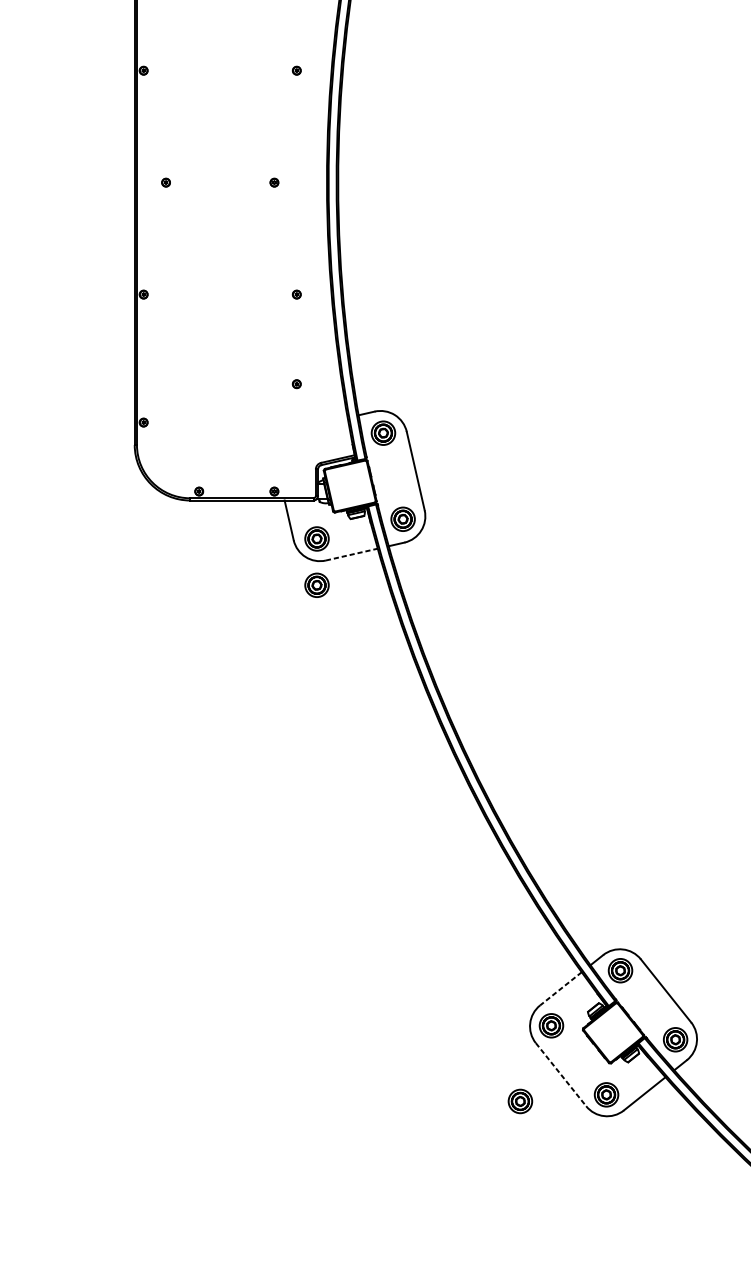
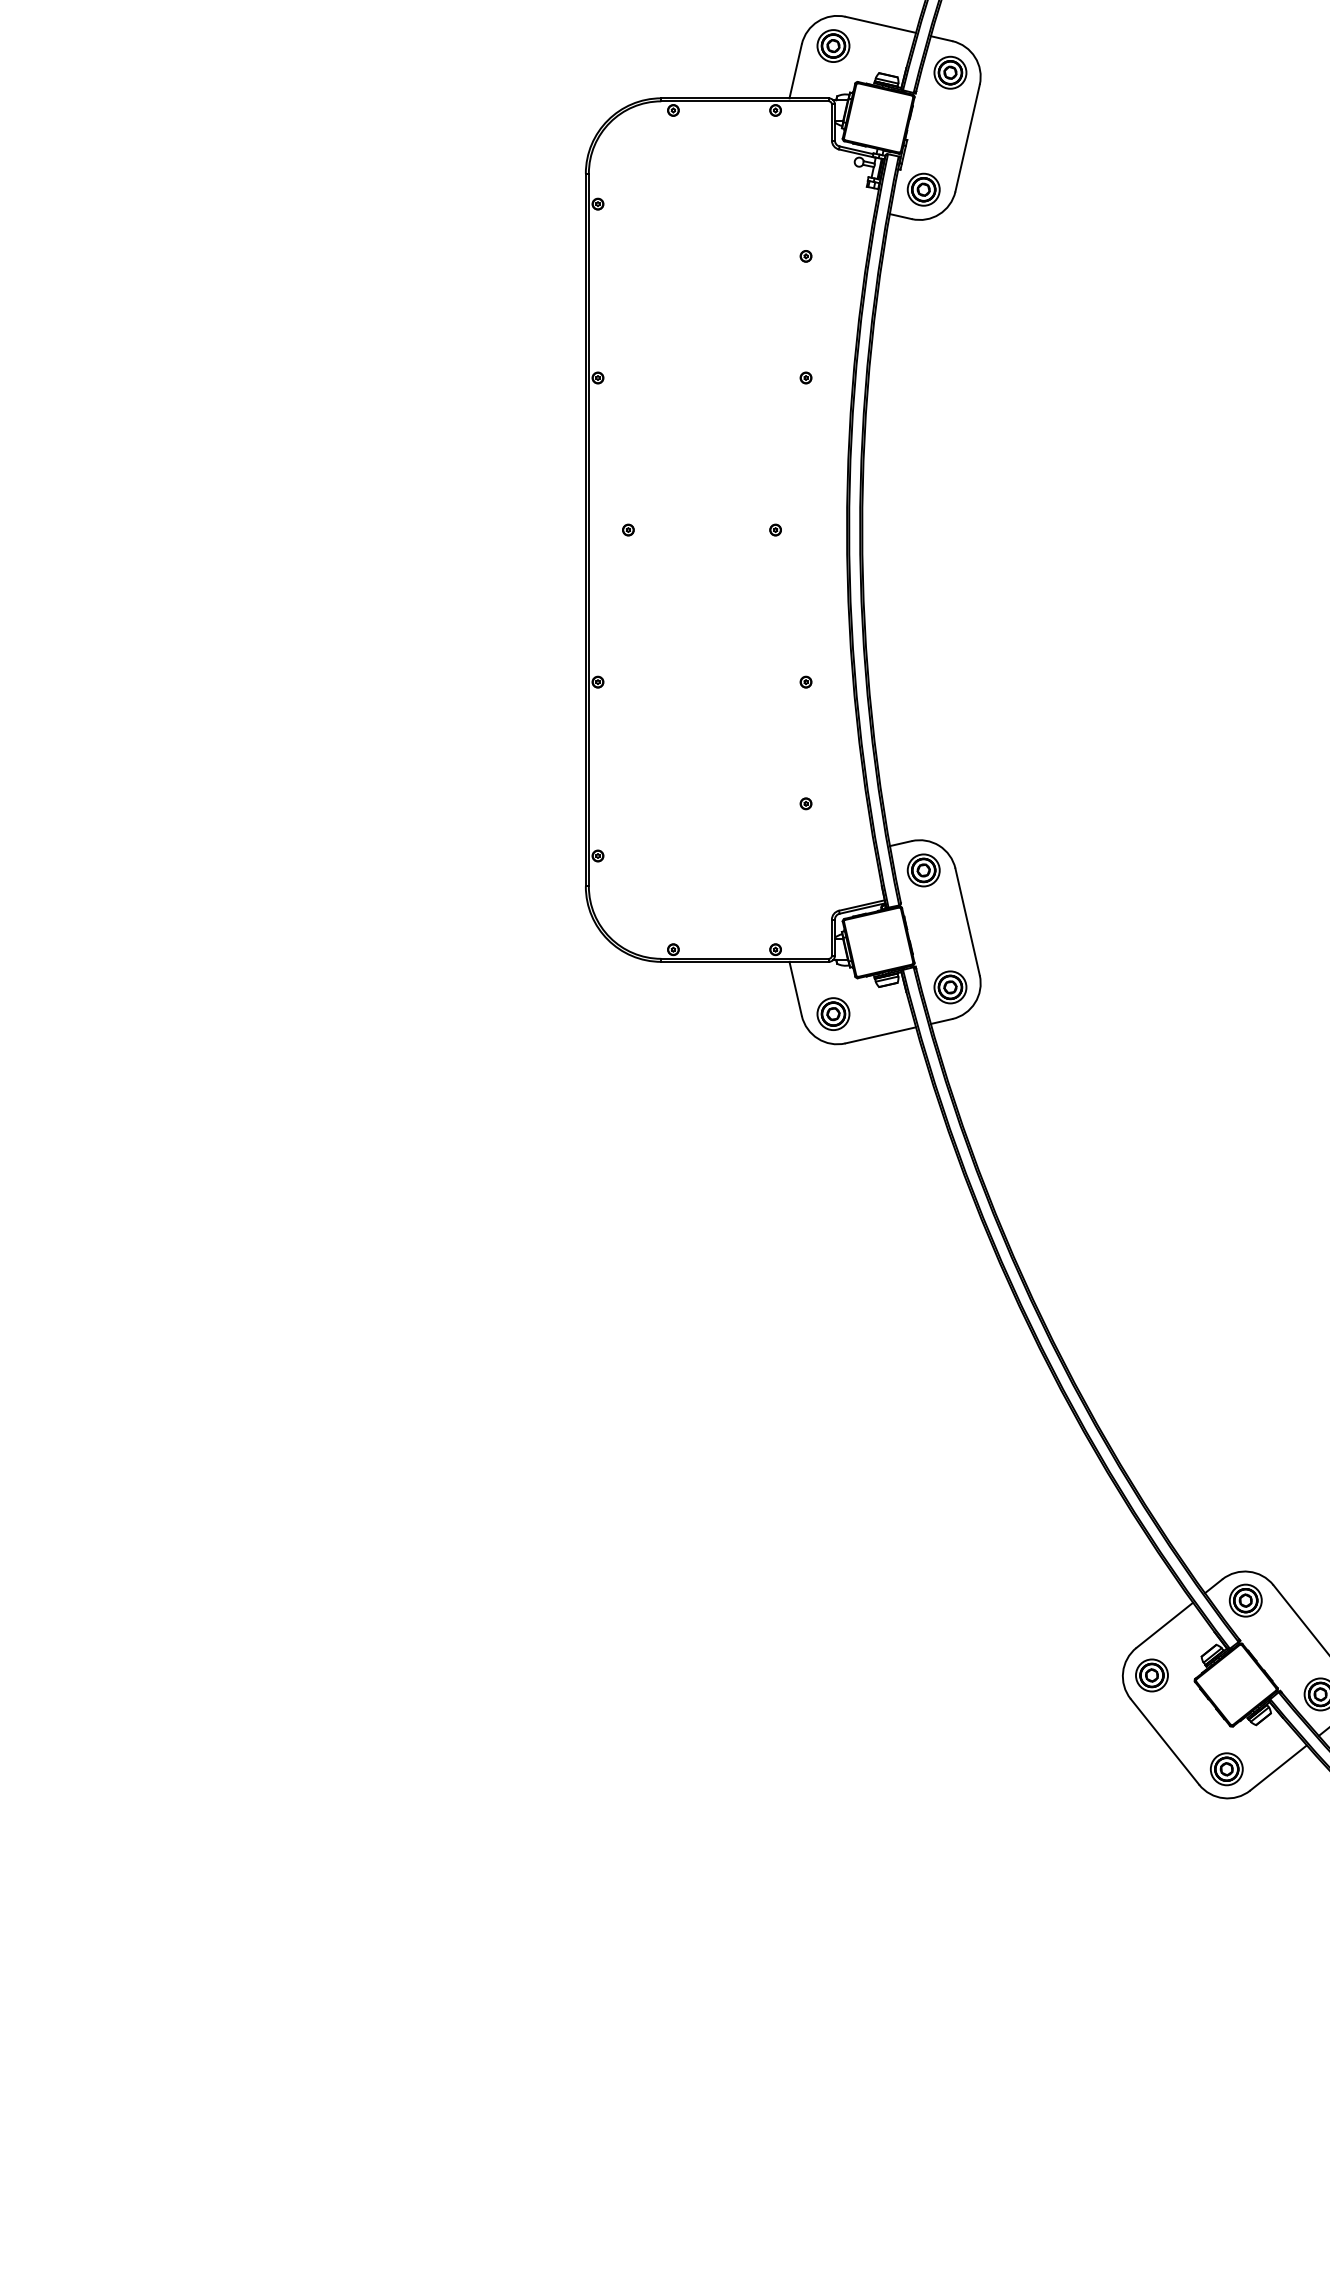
line: (352, 554) -> (881, 1035), dashed -> solid
part: (317, 584) -> (833, 1076), removed
line: (560, 989) -> (1164, 1625), dashed -> solid
line: (560, 1074) -> (1164, 1741), dashed -> solid
part: (520, 1101) -> (1109, 1778), removed

